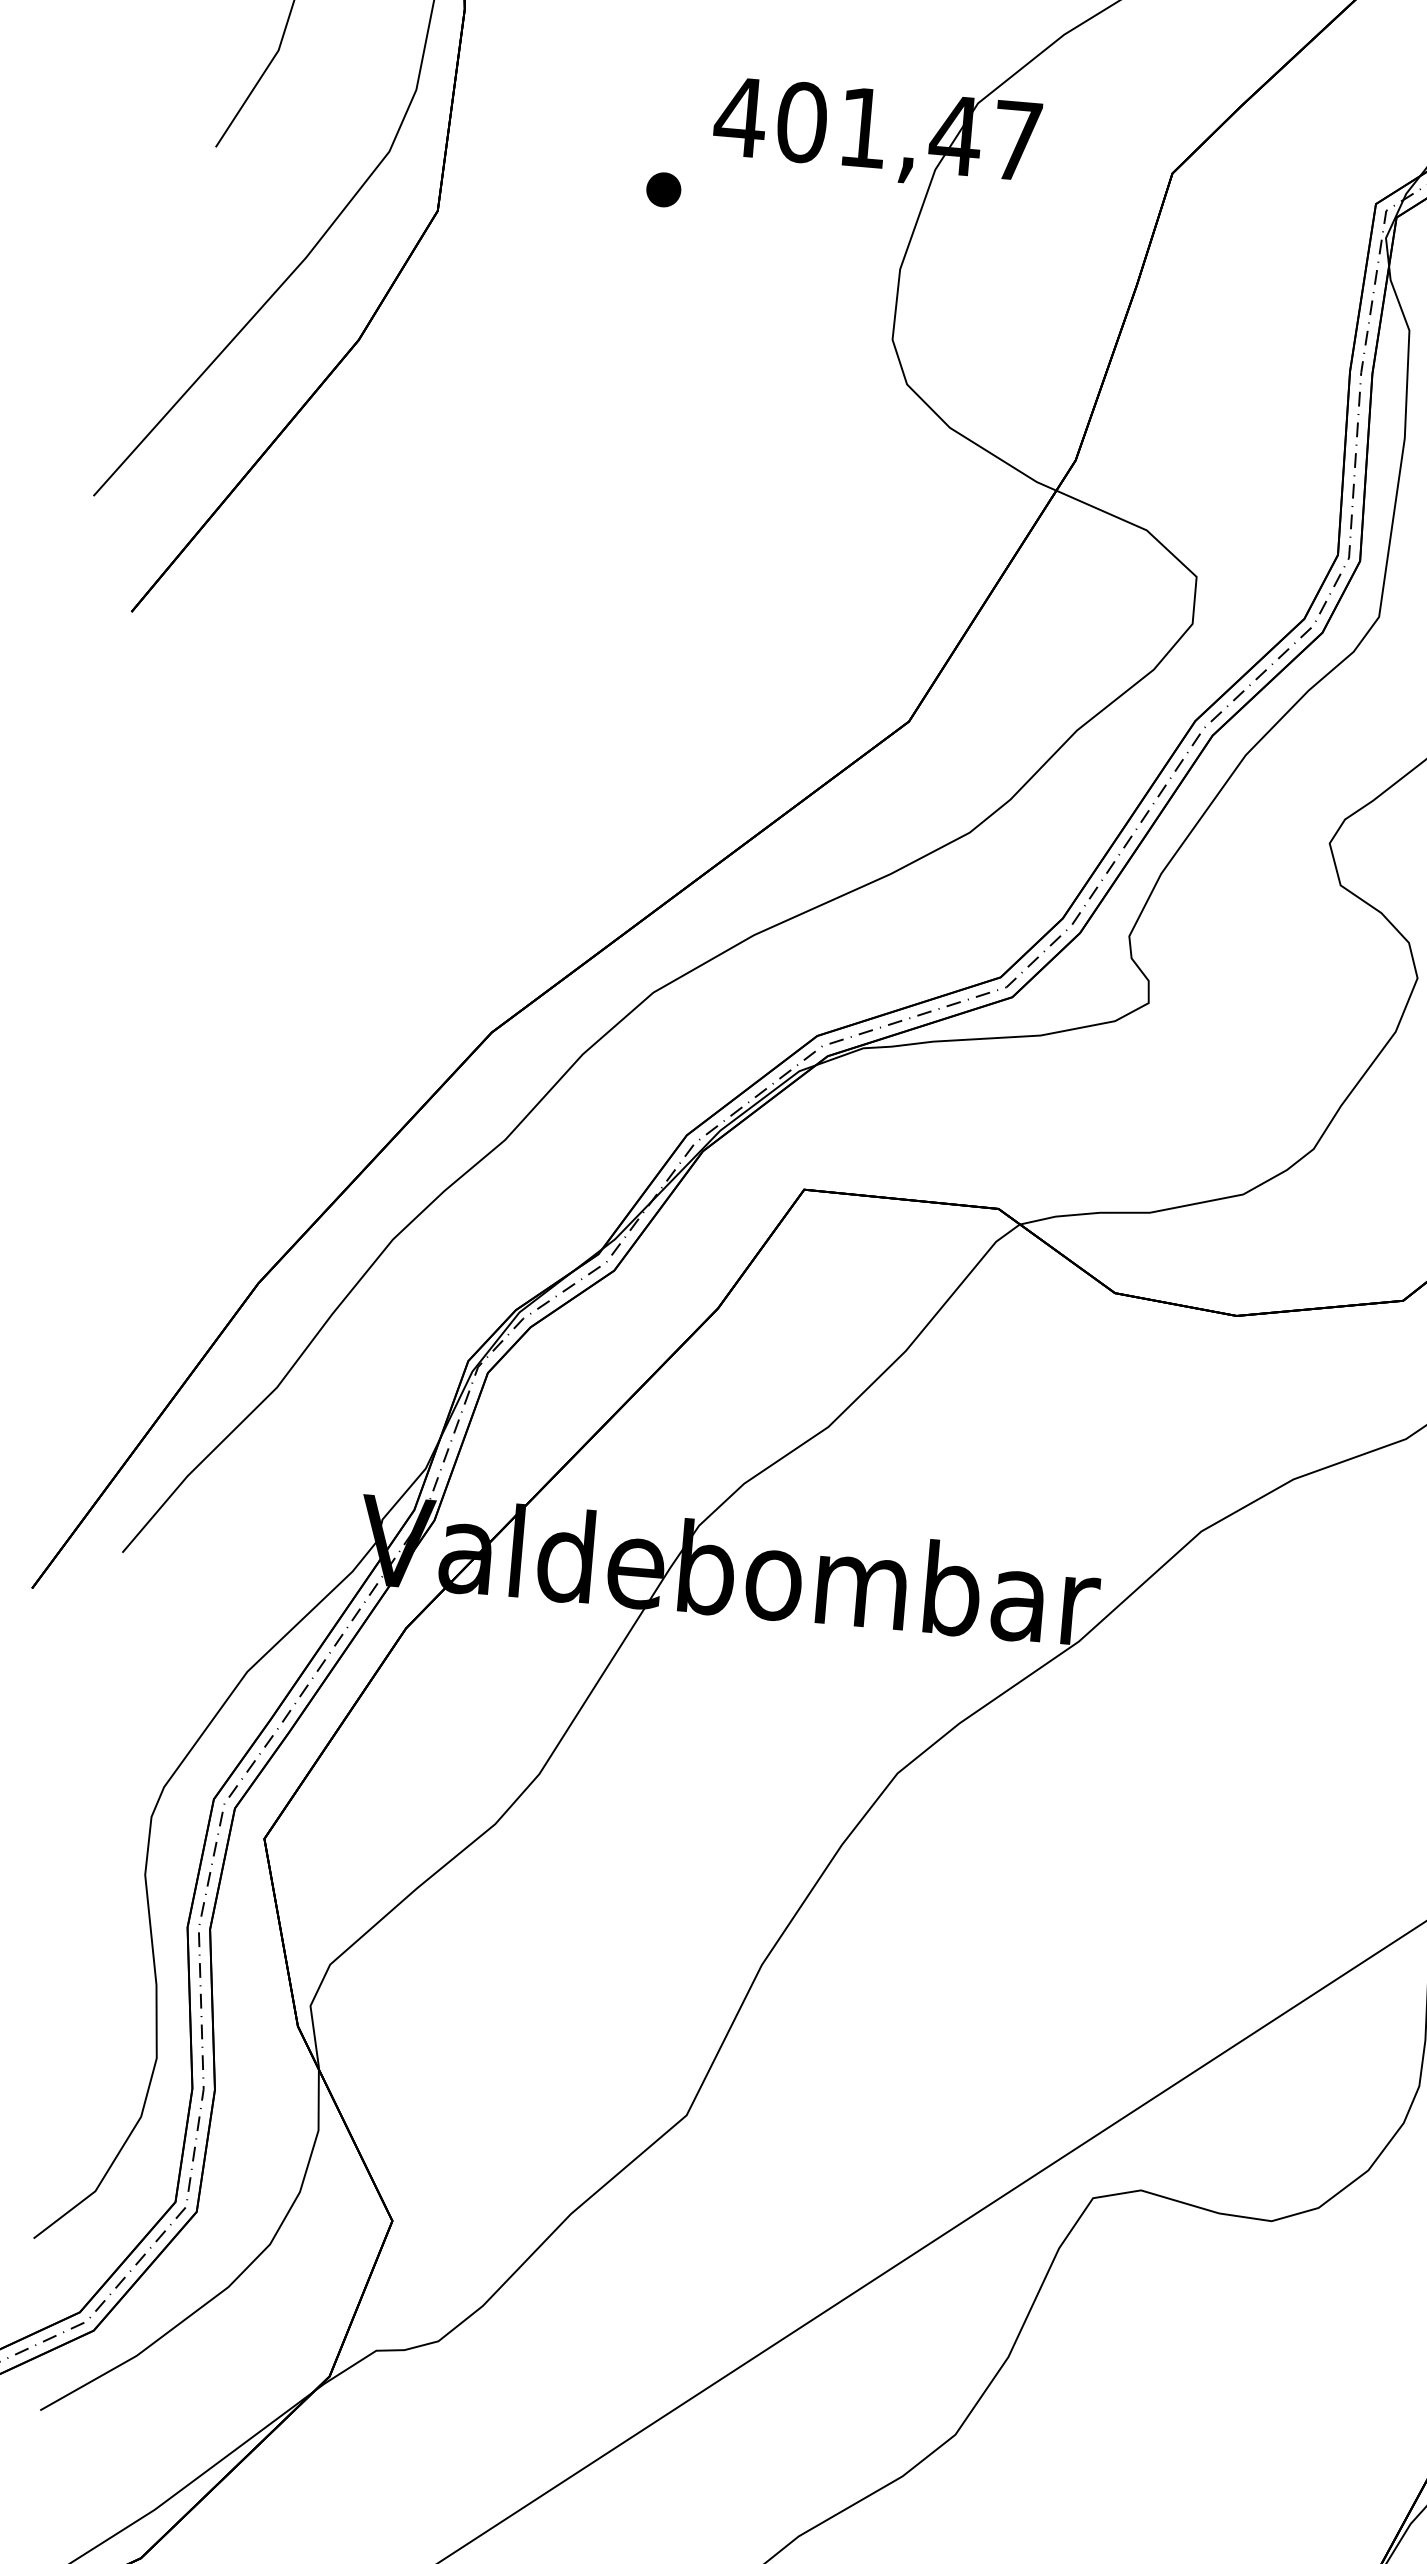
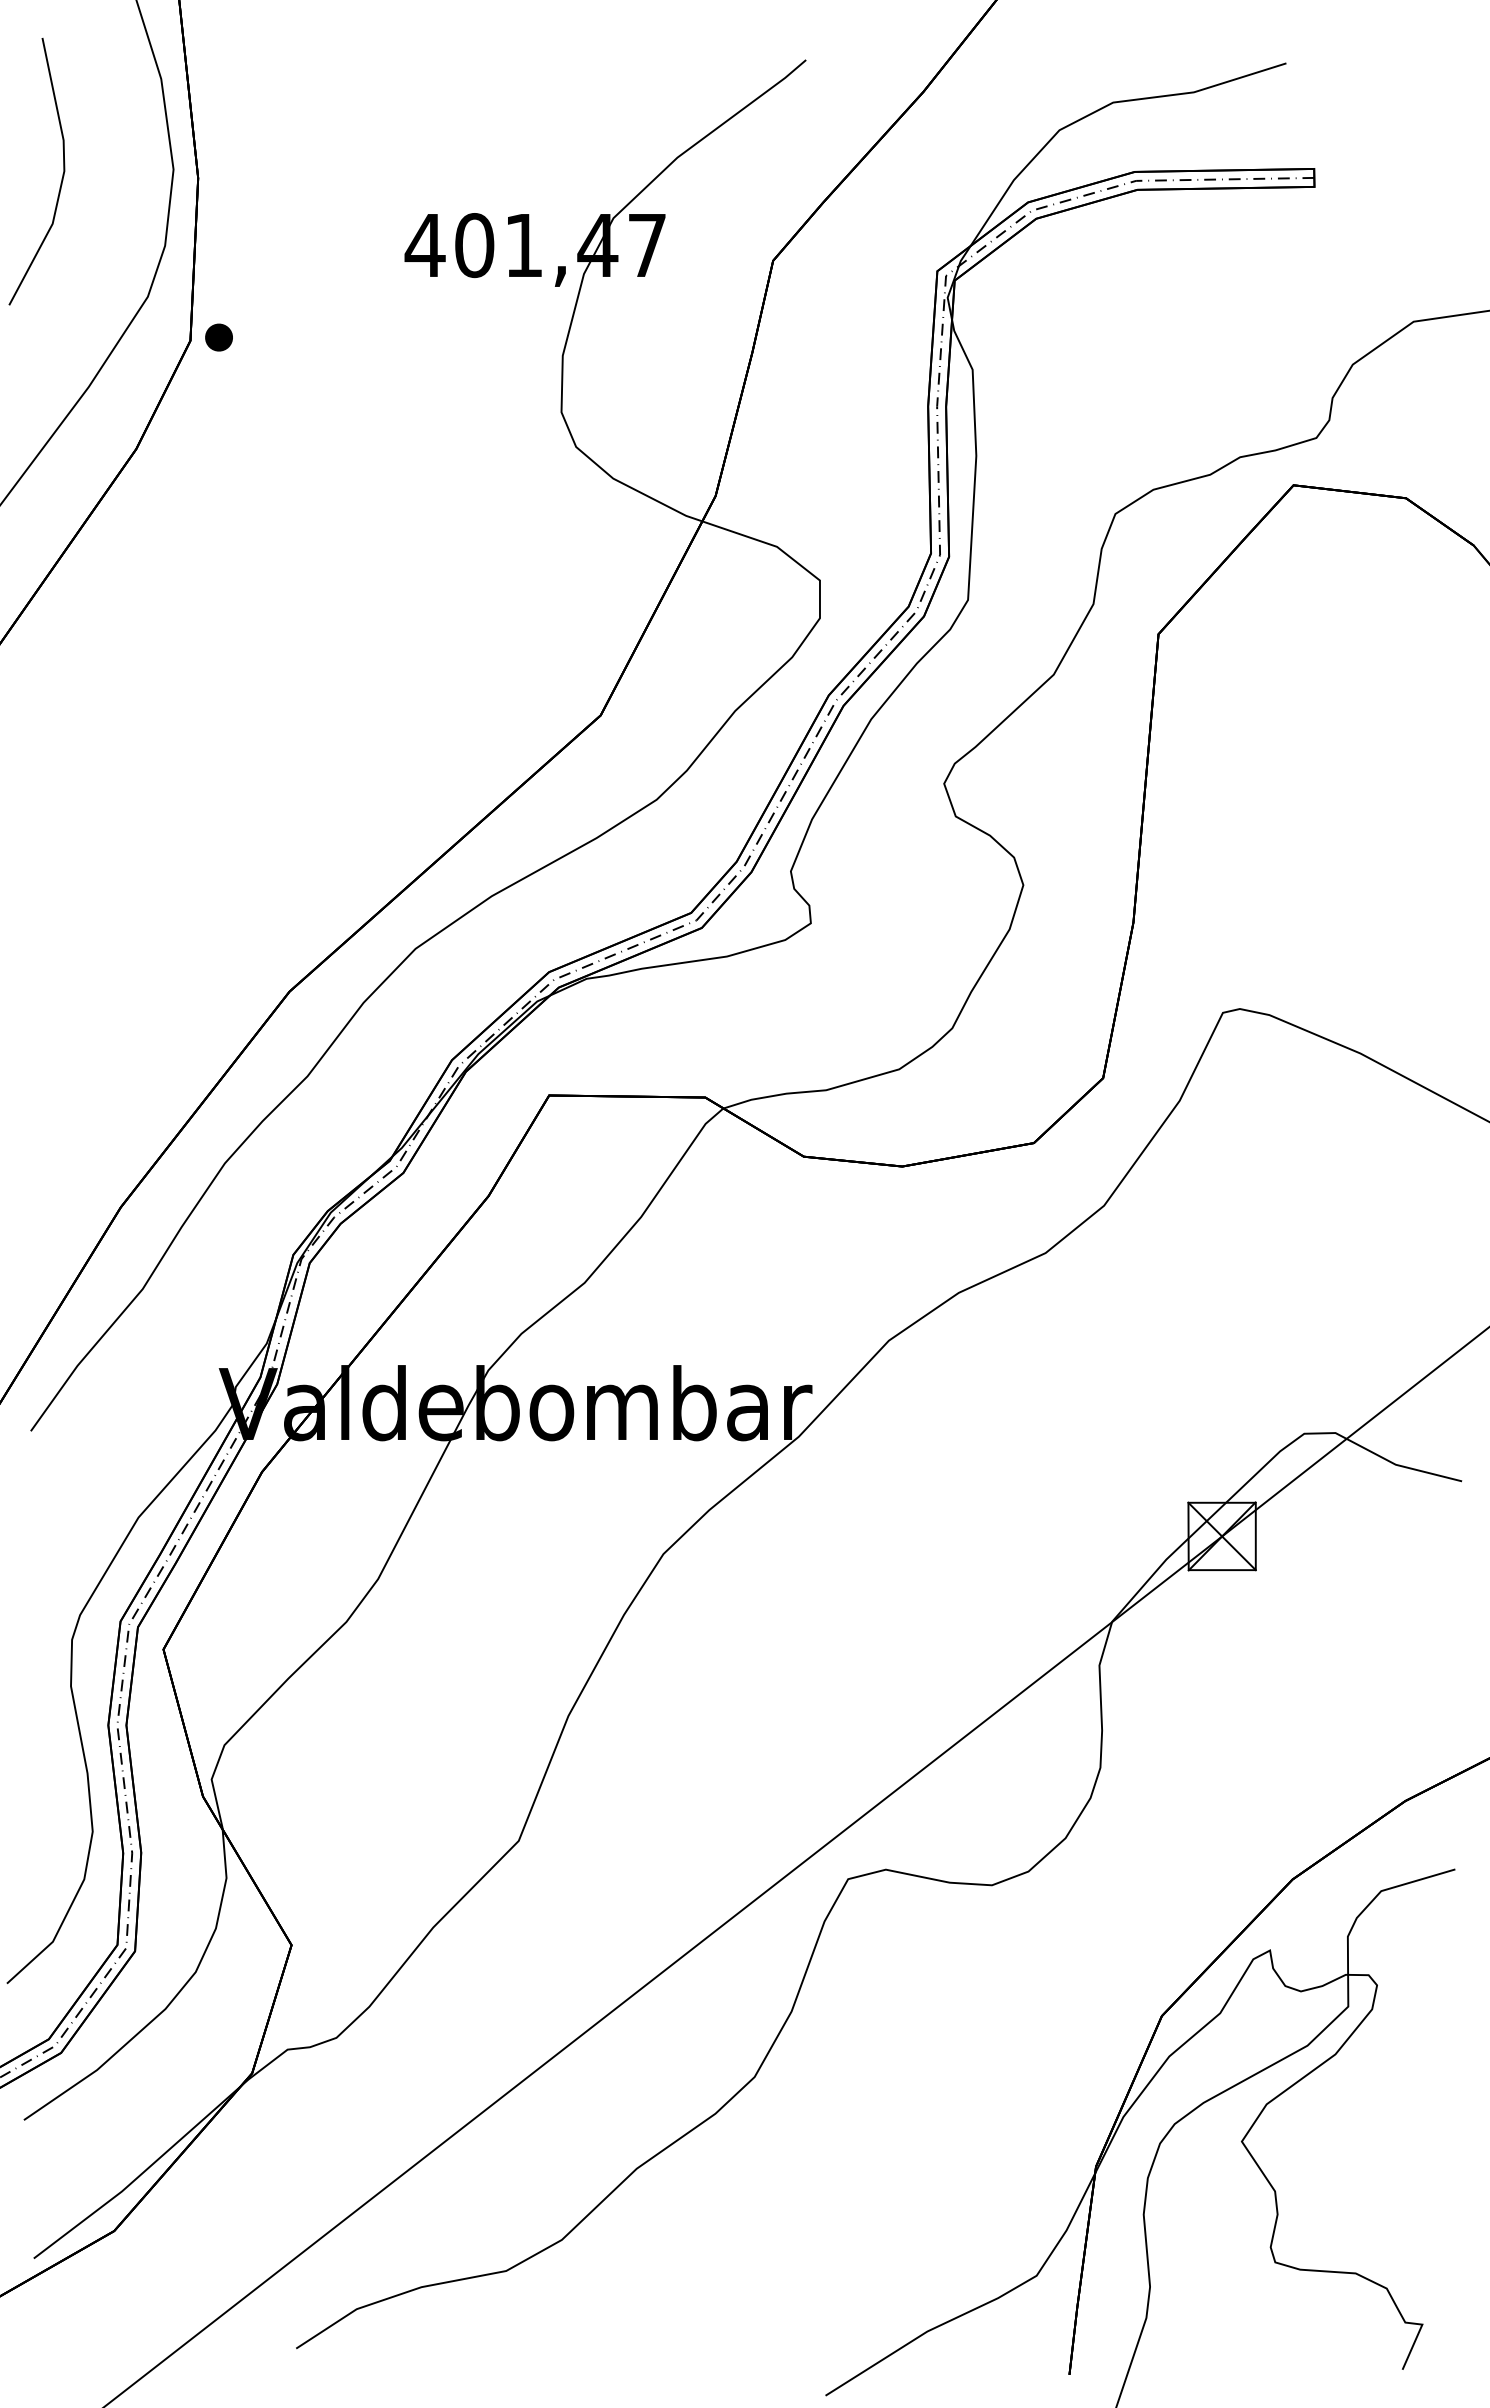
part: (663, 189) -> (218, 337), moved

